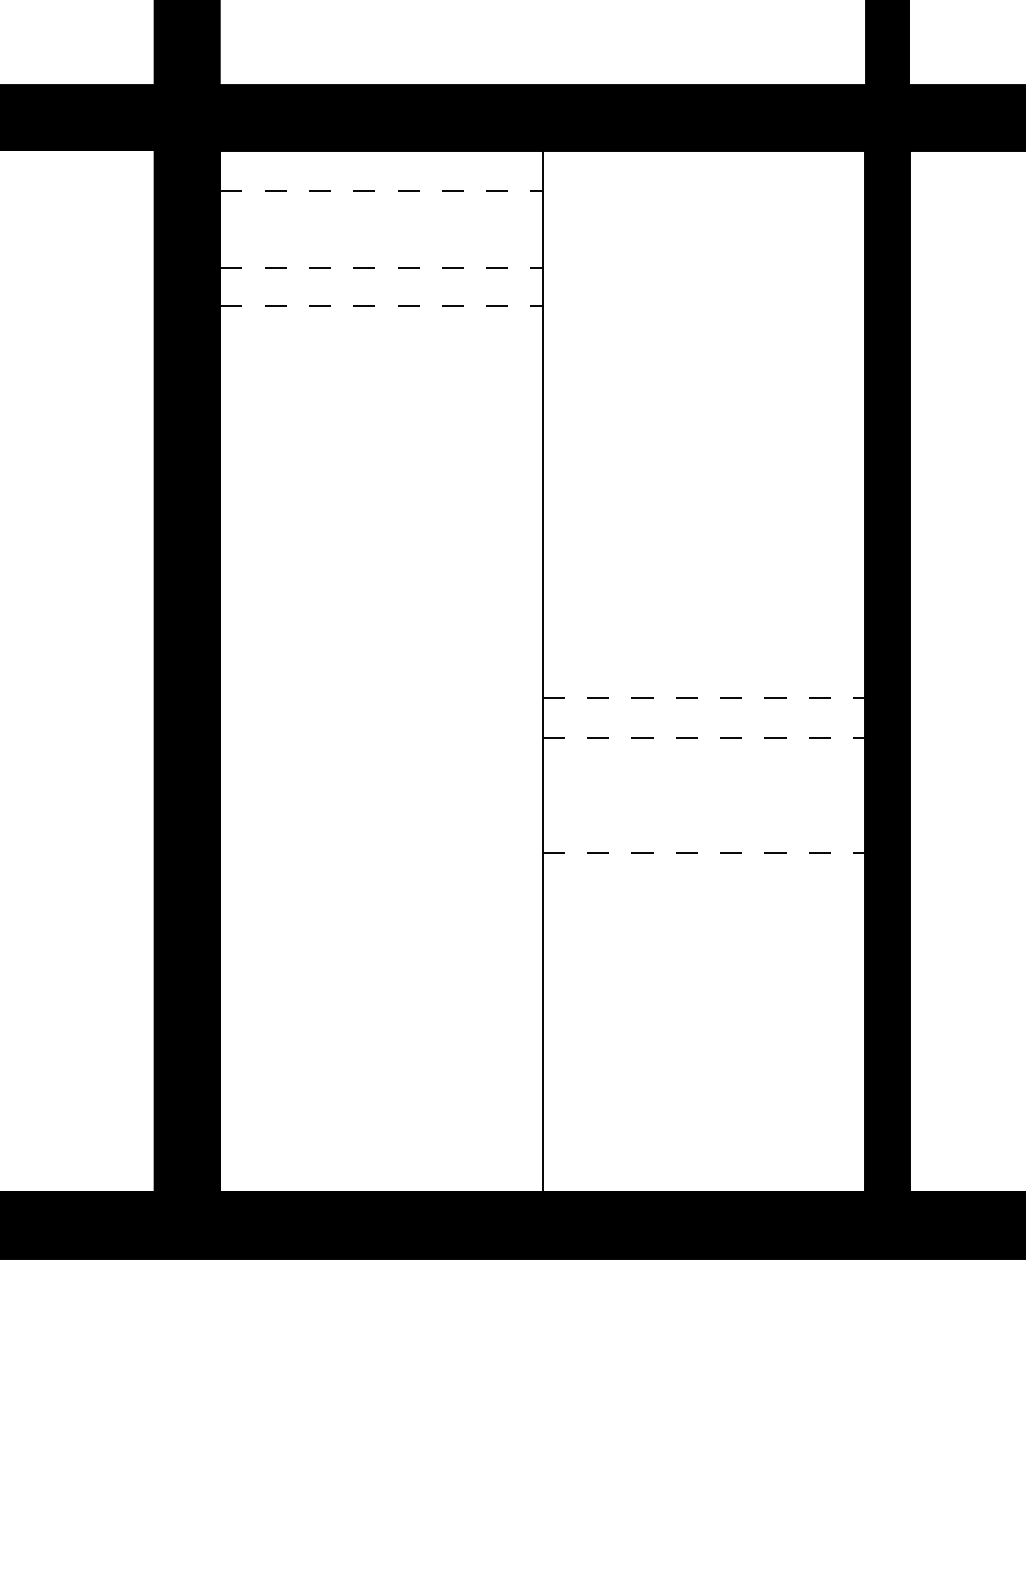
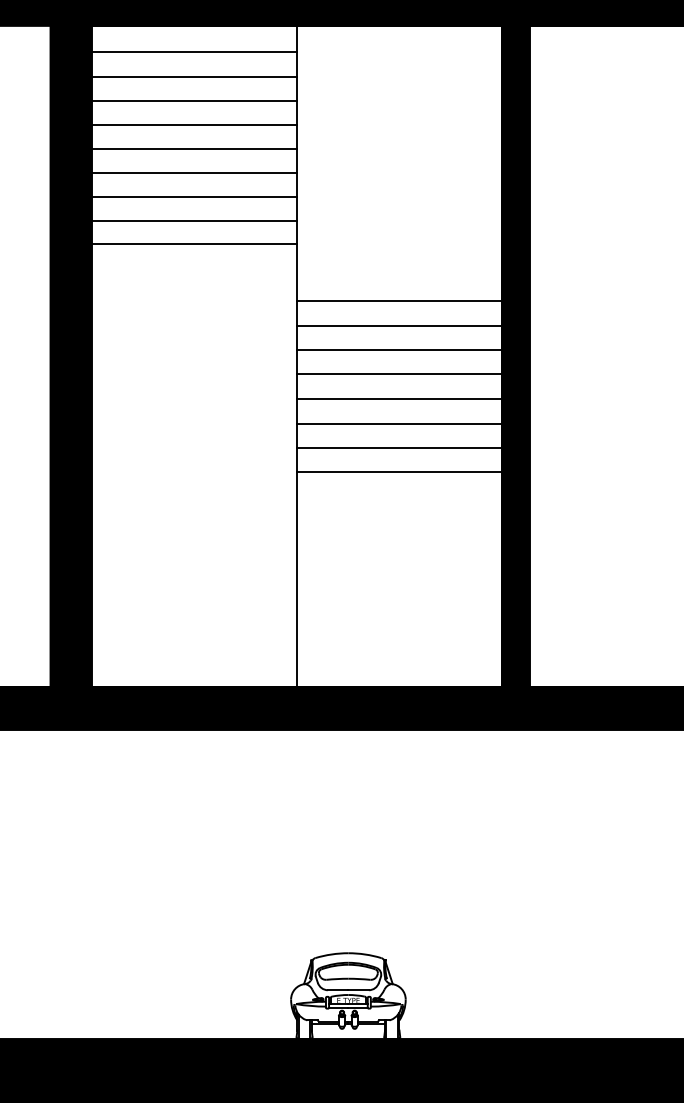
line: (381, 190) -> (194, 51), dashed -> solid
line: (381, 231) -> (194, 77), added
line: (381, 269) -> (194, 101), dashed -> solid
line: (381, 305) -> (194, 124), dashed -> solid
line: (381, 343) -> (194, 148), added
line: (381, 380) -> (194, 172), added
line: (381, 418) -> (194, 196), added
line: (381, 456) -> (194, 220), added
line: (381, 494) -> (194, 244), added
line: (703, 582) -> (398, 300), added
line: (703, 623) -> (398, 326), added
line: (703, 659) -> (398, 349), added
line: (704, 697) -> (399, 373), dashed -> solid
line: (704, 738) -> (399, 399), dashed -> solid
line: (703, 777) -> (398, 424), added
line: (703, 815) -> (398, 448), added
line: (704, 853) -> (399, 472), dashed -> solid

